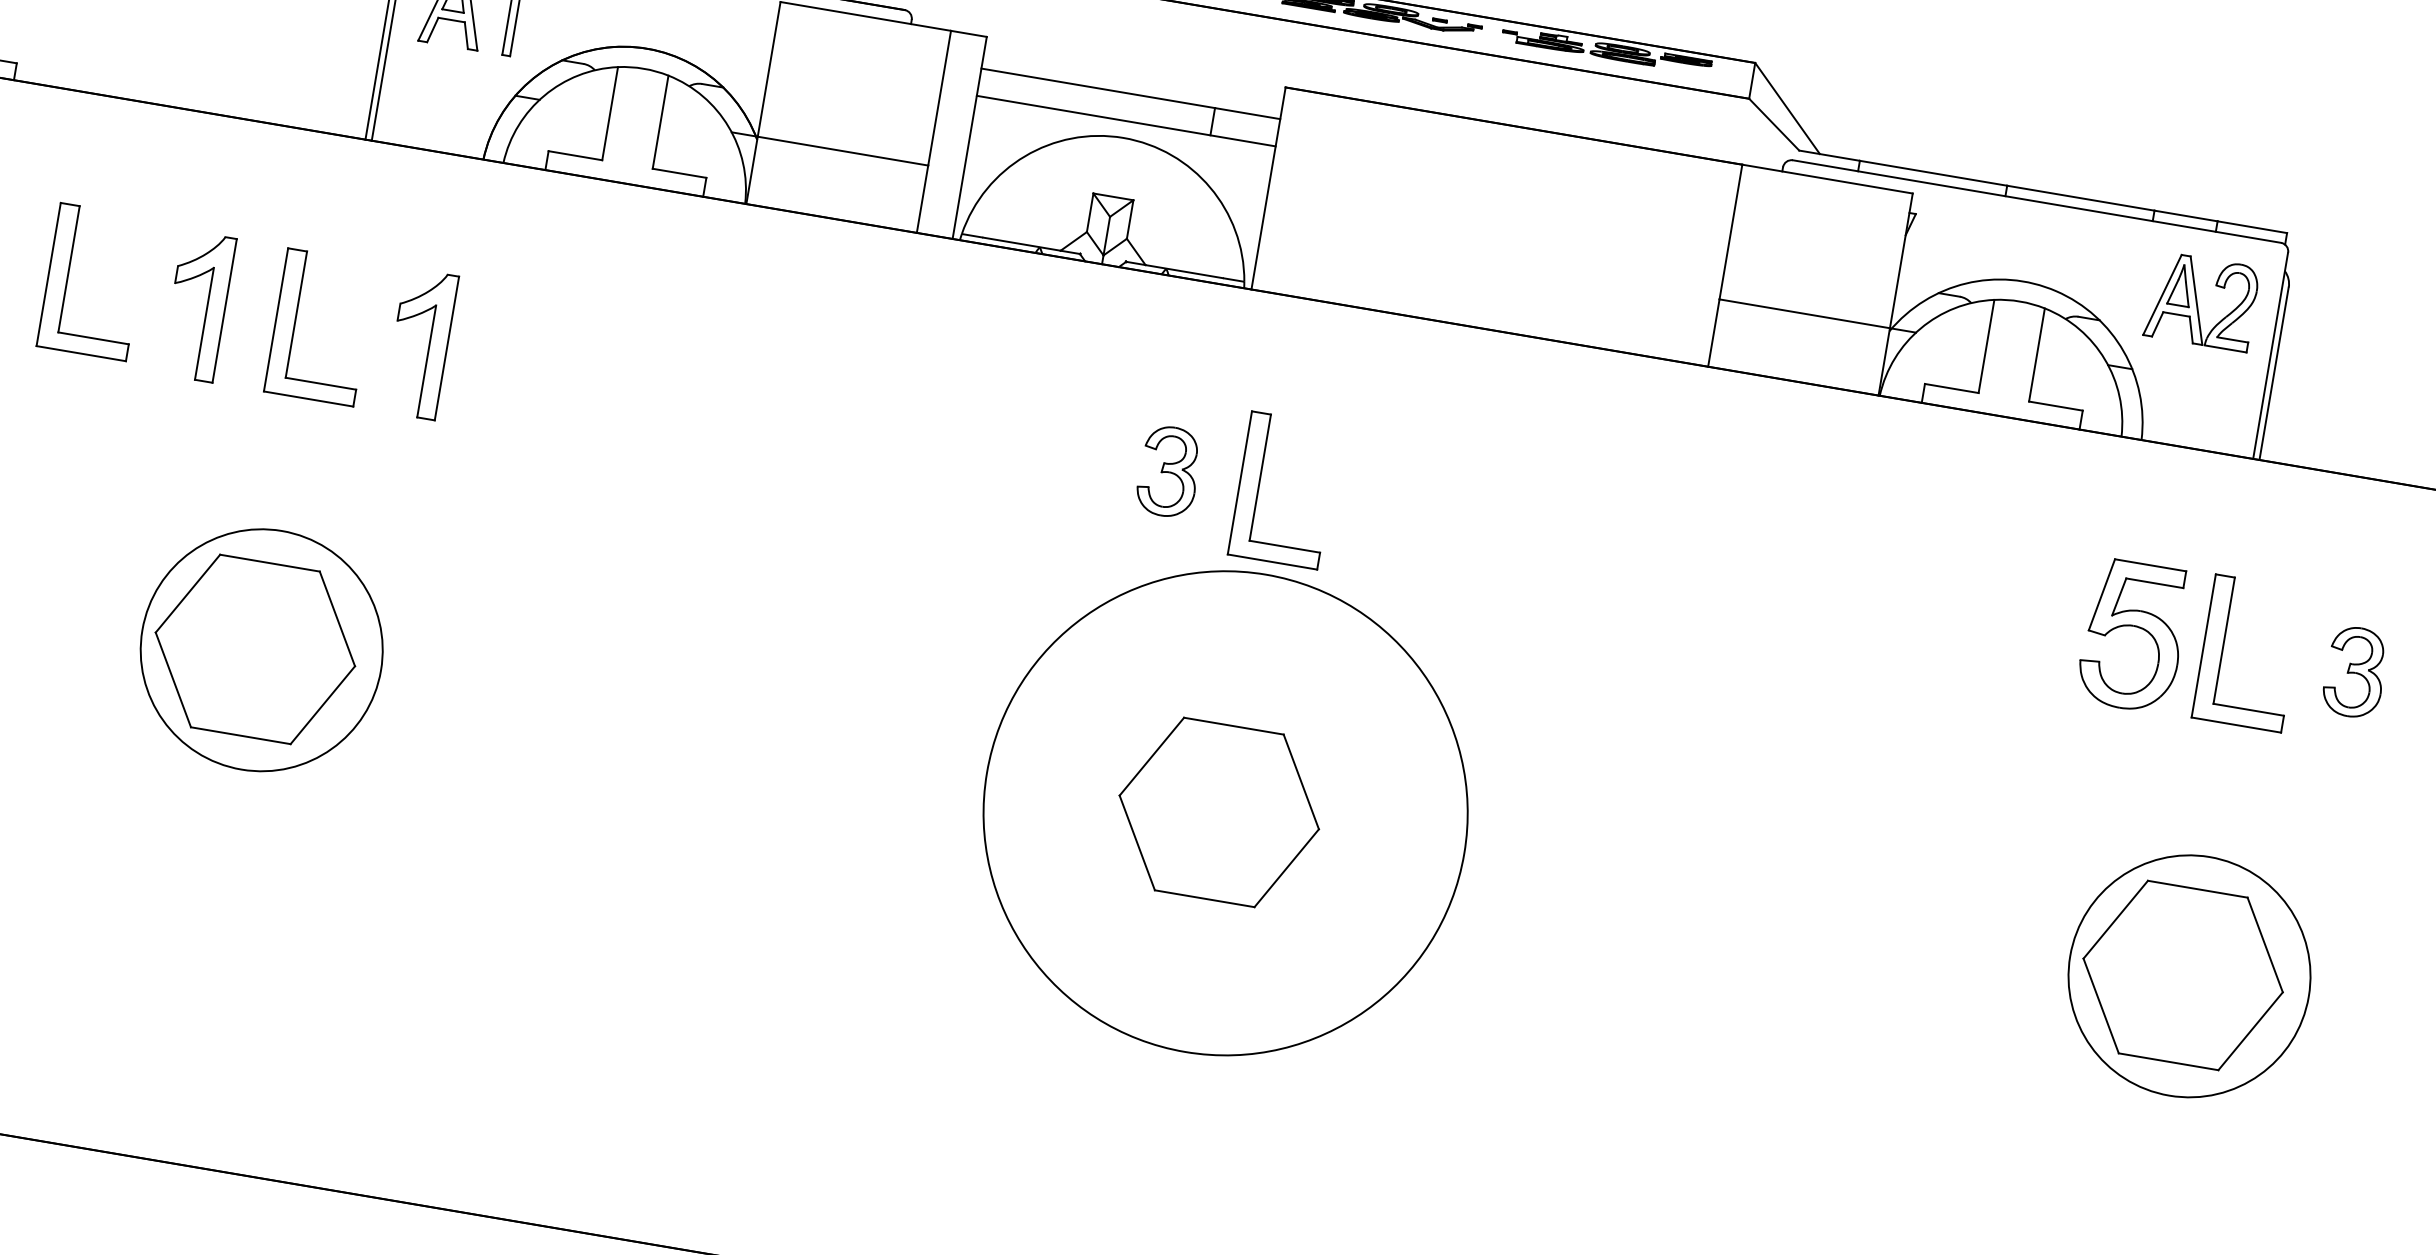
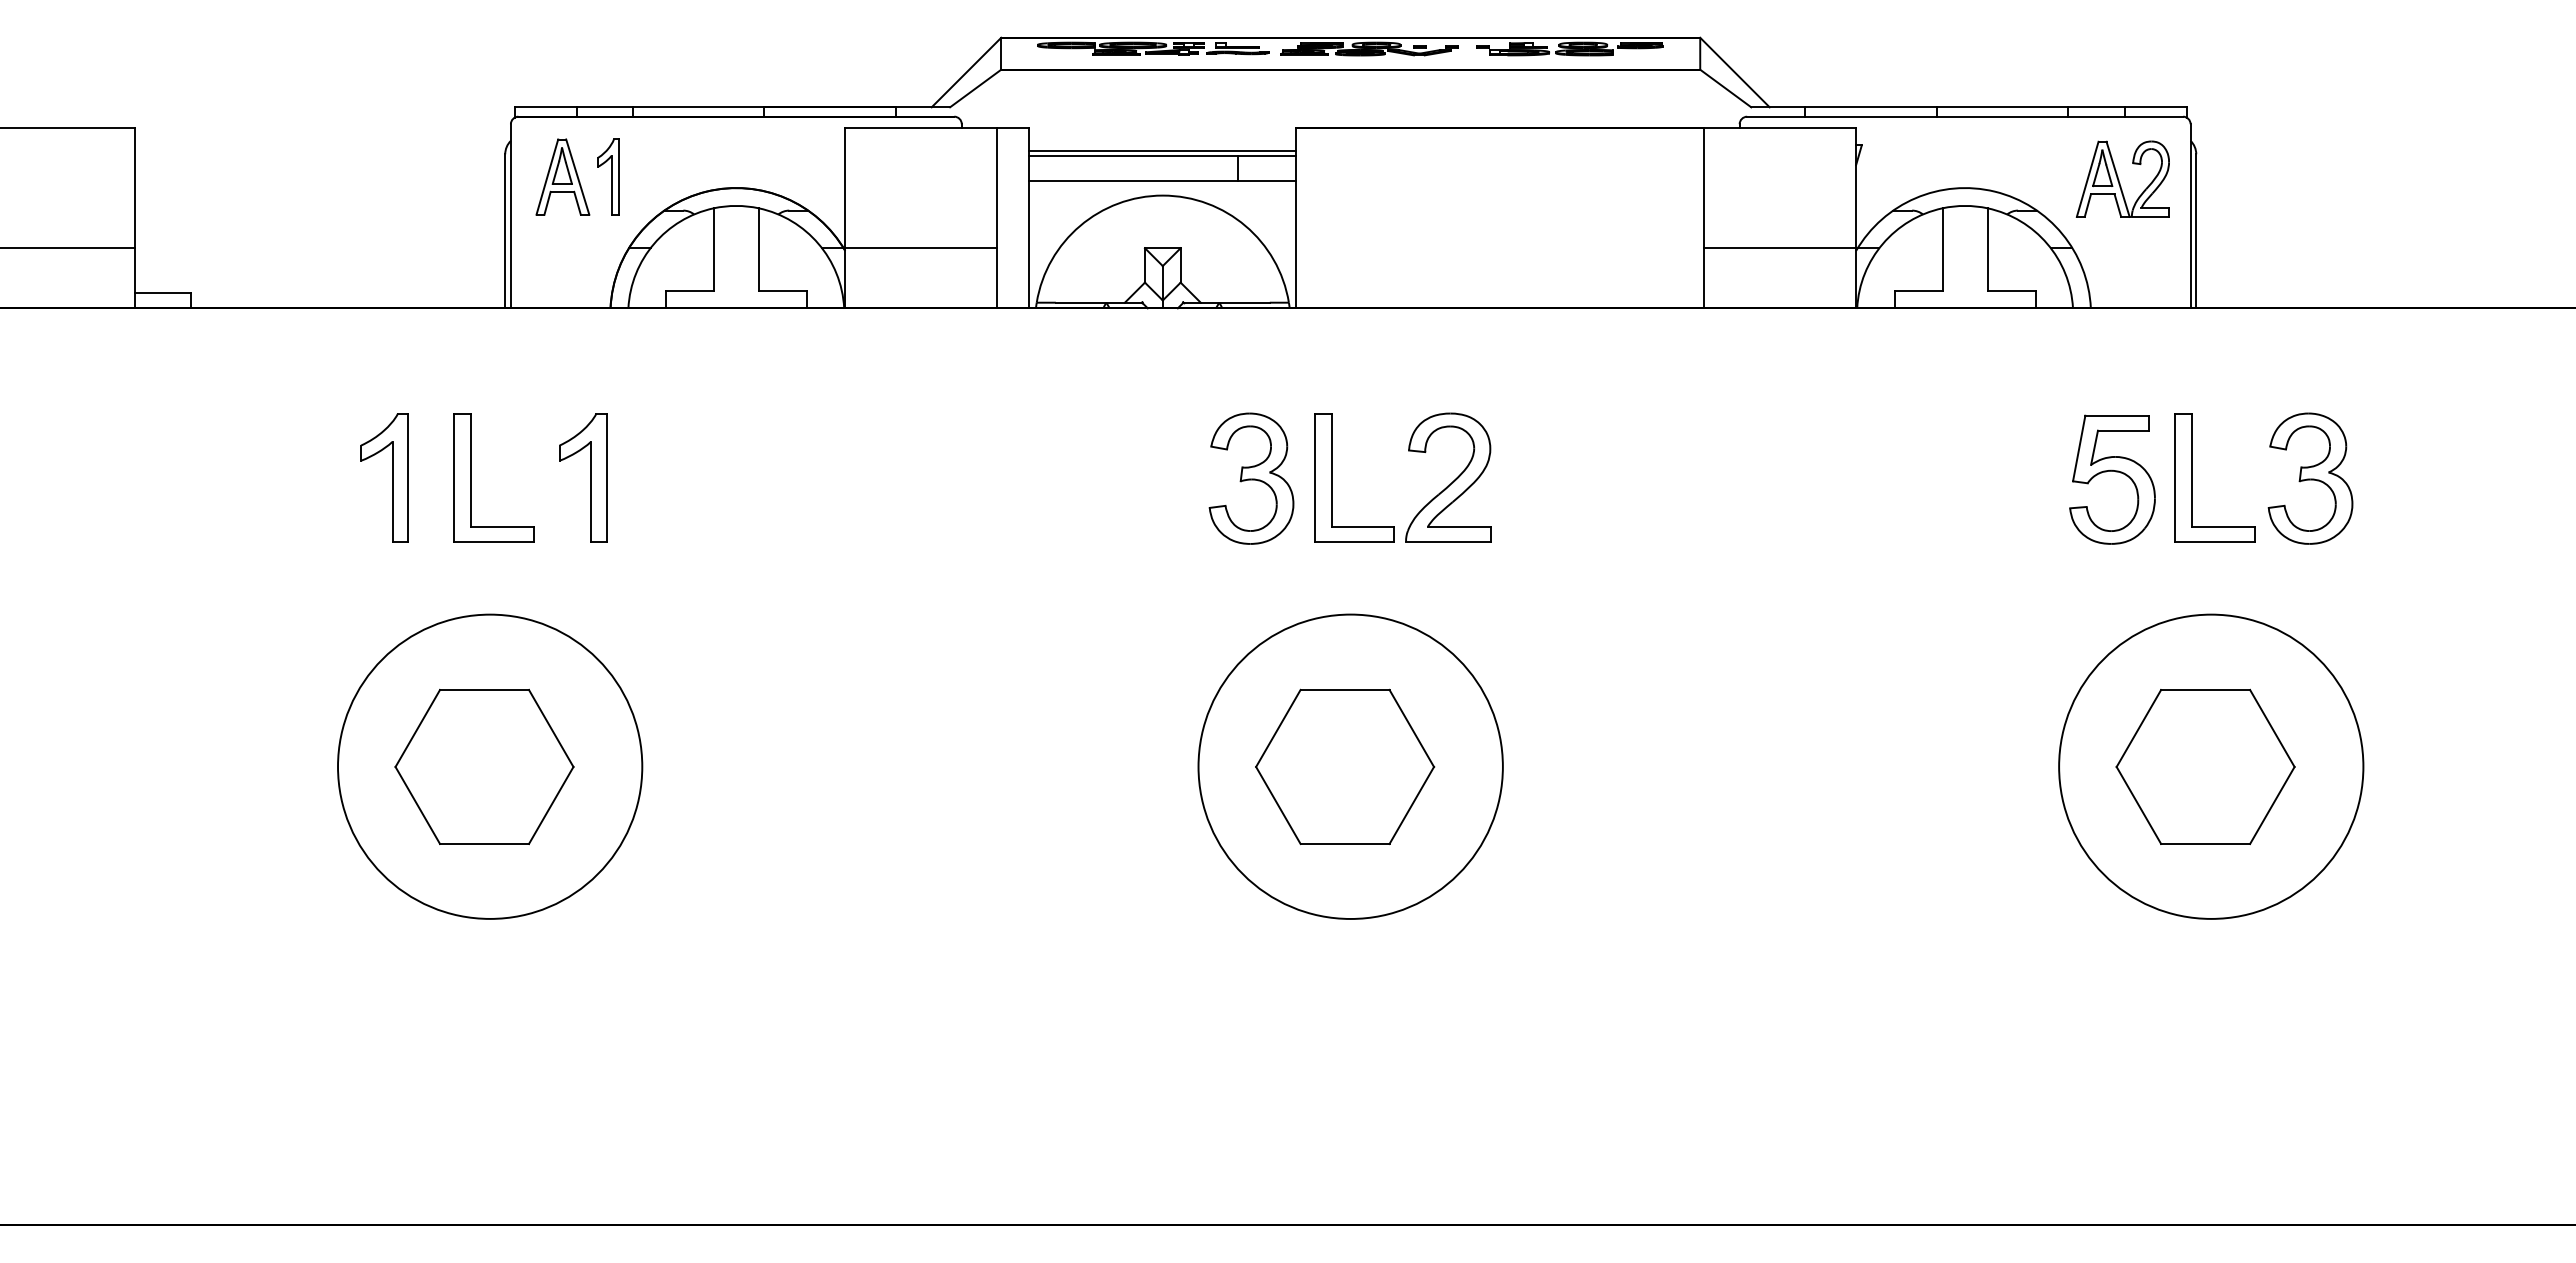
line: (1131, 88) -> (1162, 151), added
part: (68, 277) -> (267, 471), removed
part: (1169, 471) -> (1251, 478), size x1.67
part: (1389, 507) -> (1448, 477), added
circle: (262, 650) -> (490, 766), size x1.43
part: (2355, 672) -> (2310, 478), size x1.67
circle: (1225, 812) -> (1350, 766), size x0.71
circle: (2189, 976) -> (2211, 766), size x1.43

